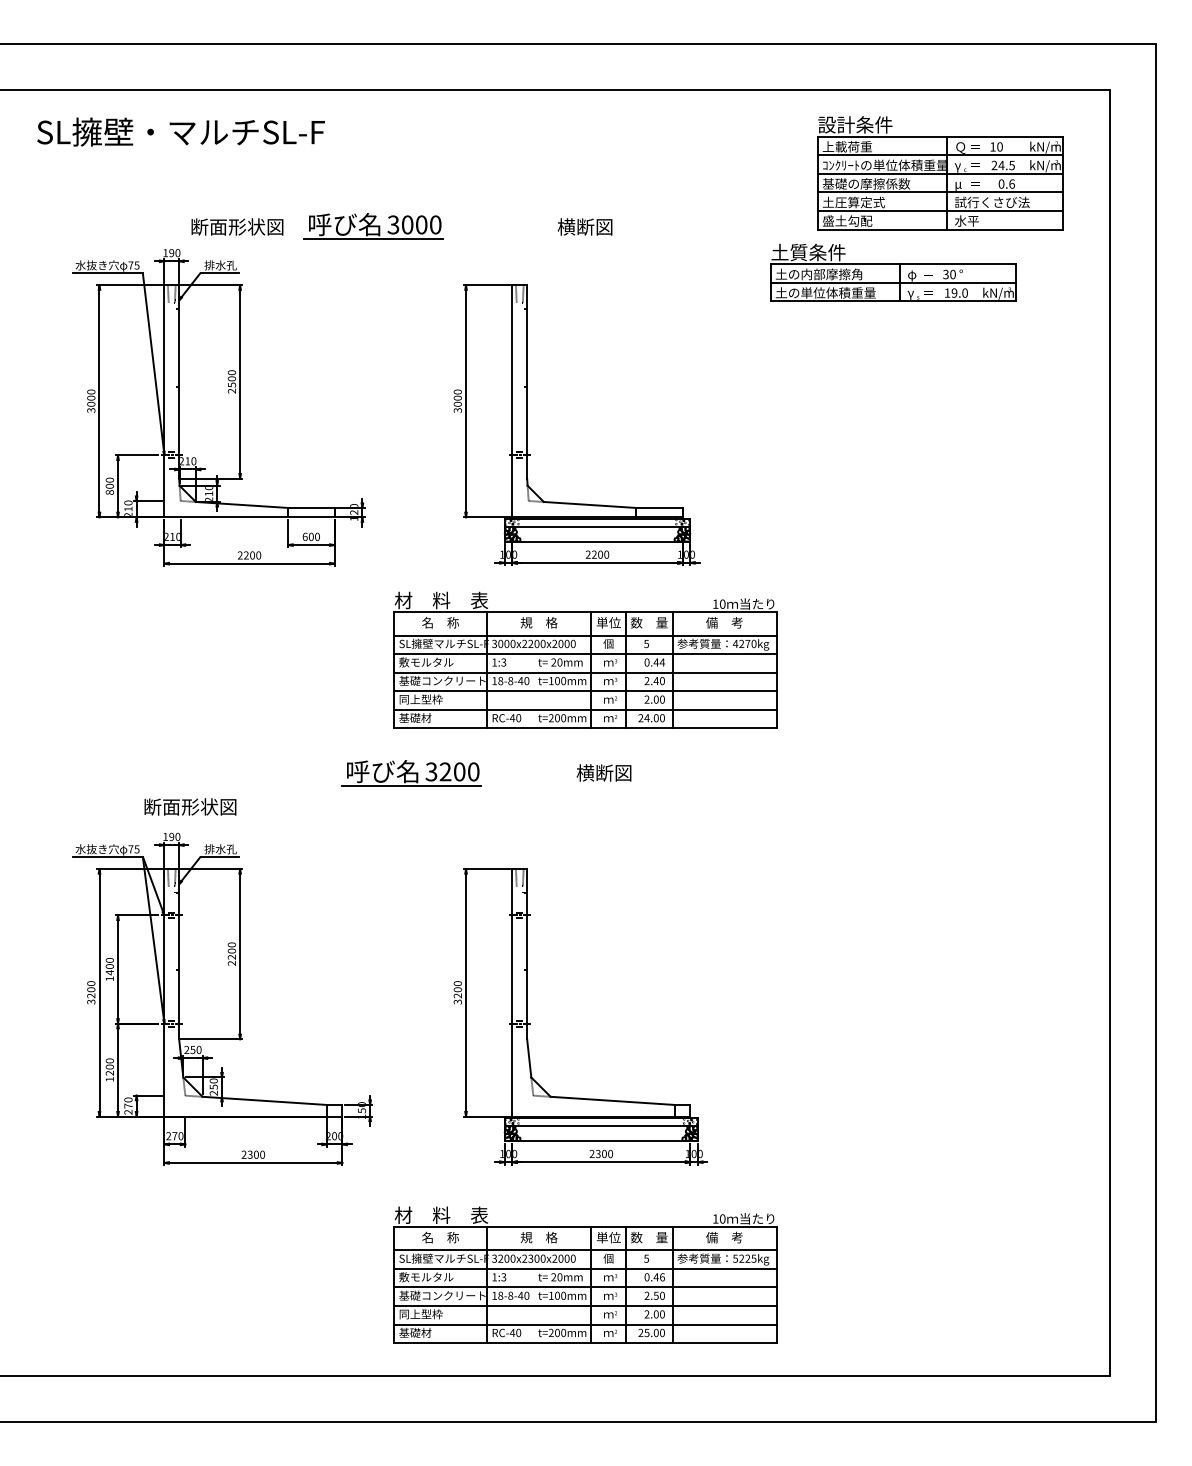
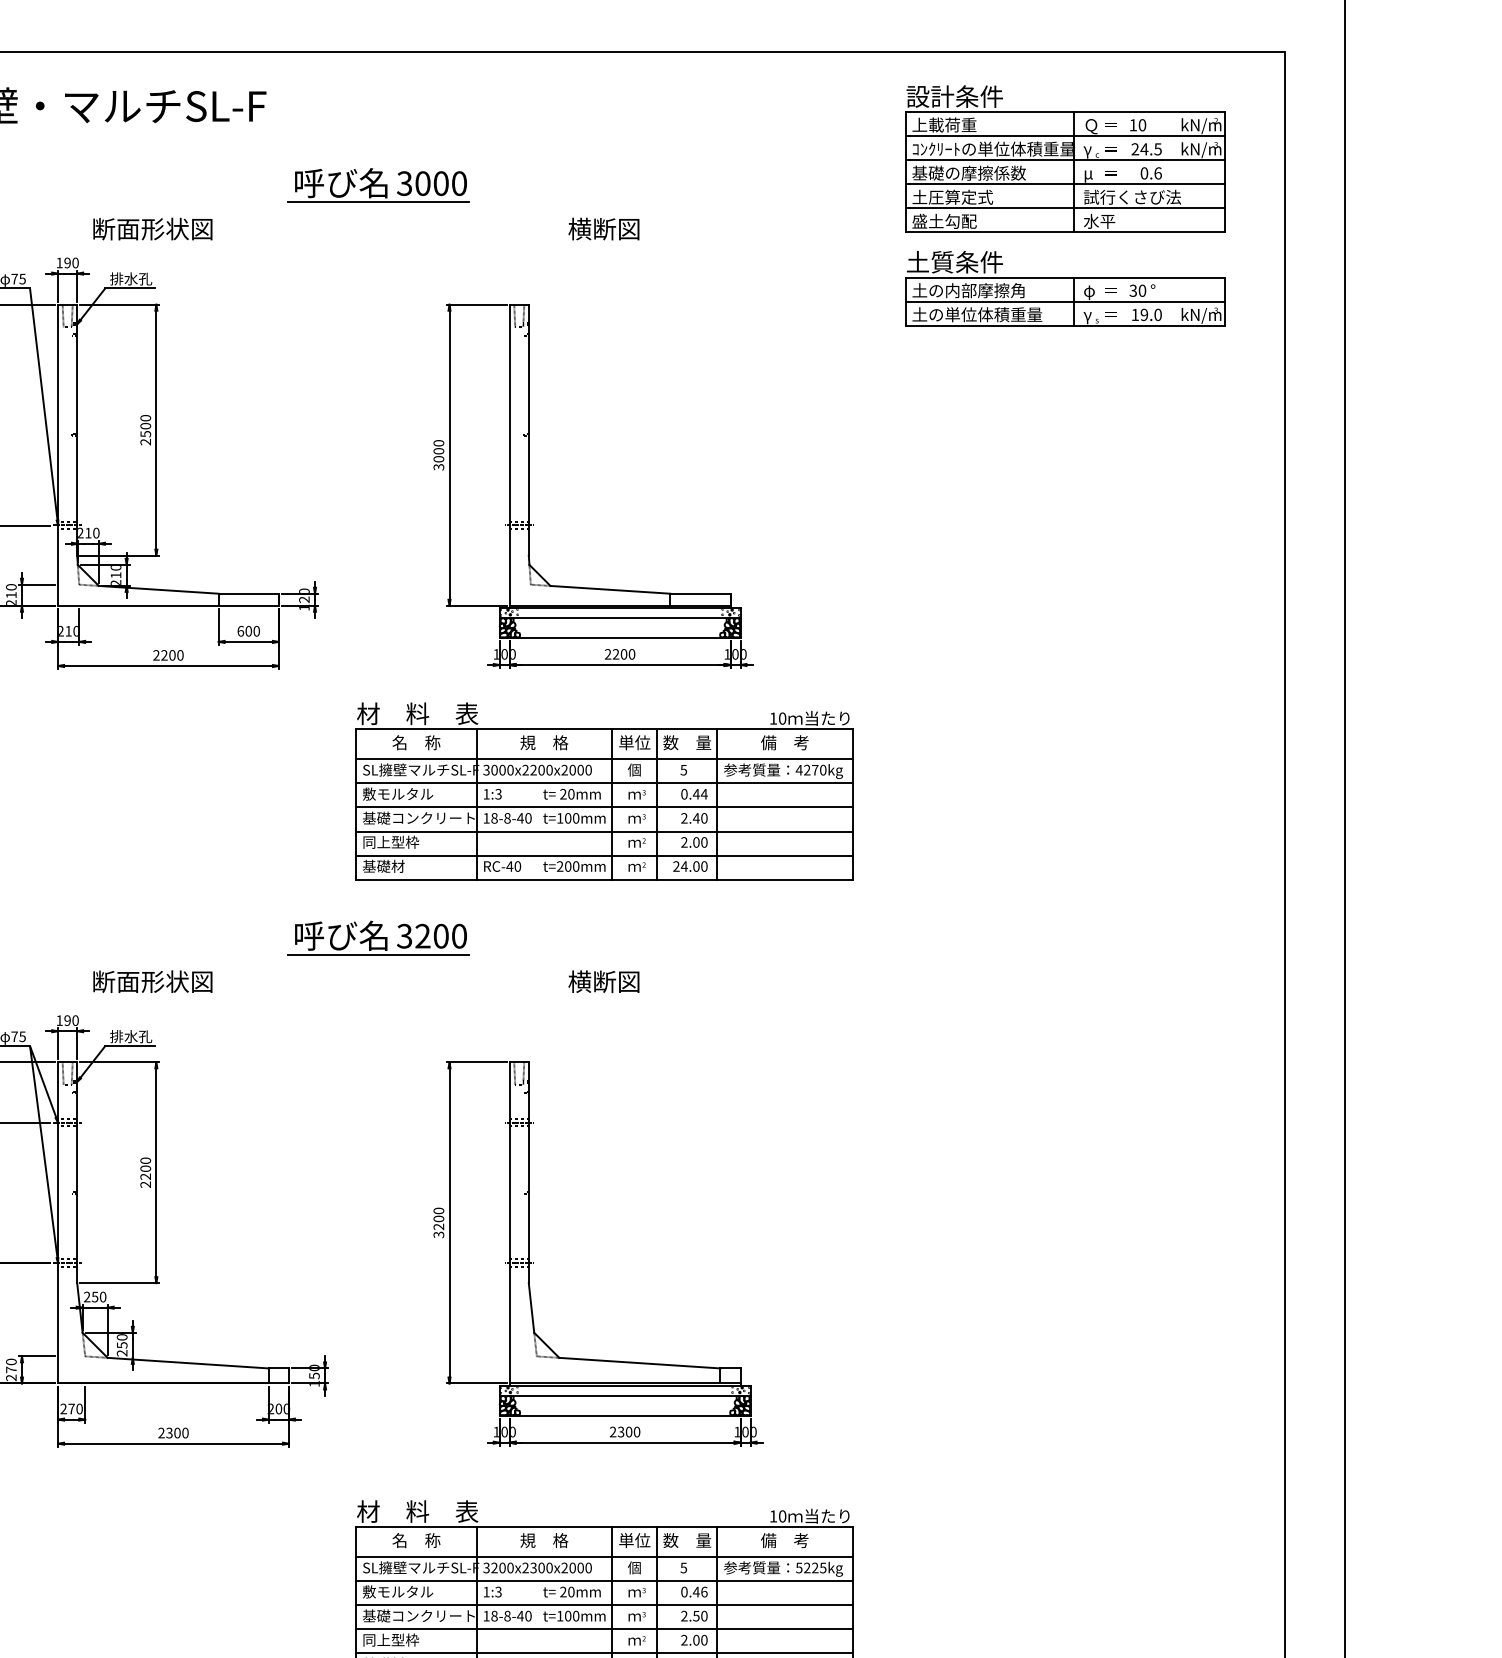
part: (373, 226) -> (378, 185), moved
part: (893, 272) -> (1065, 288), moved
text: (603, 772) -> (603, 981), moved
text: (190, 806) -> (152, 981), moved

